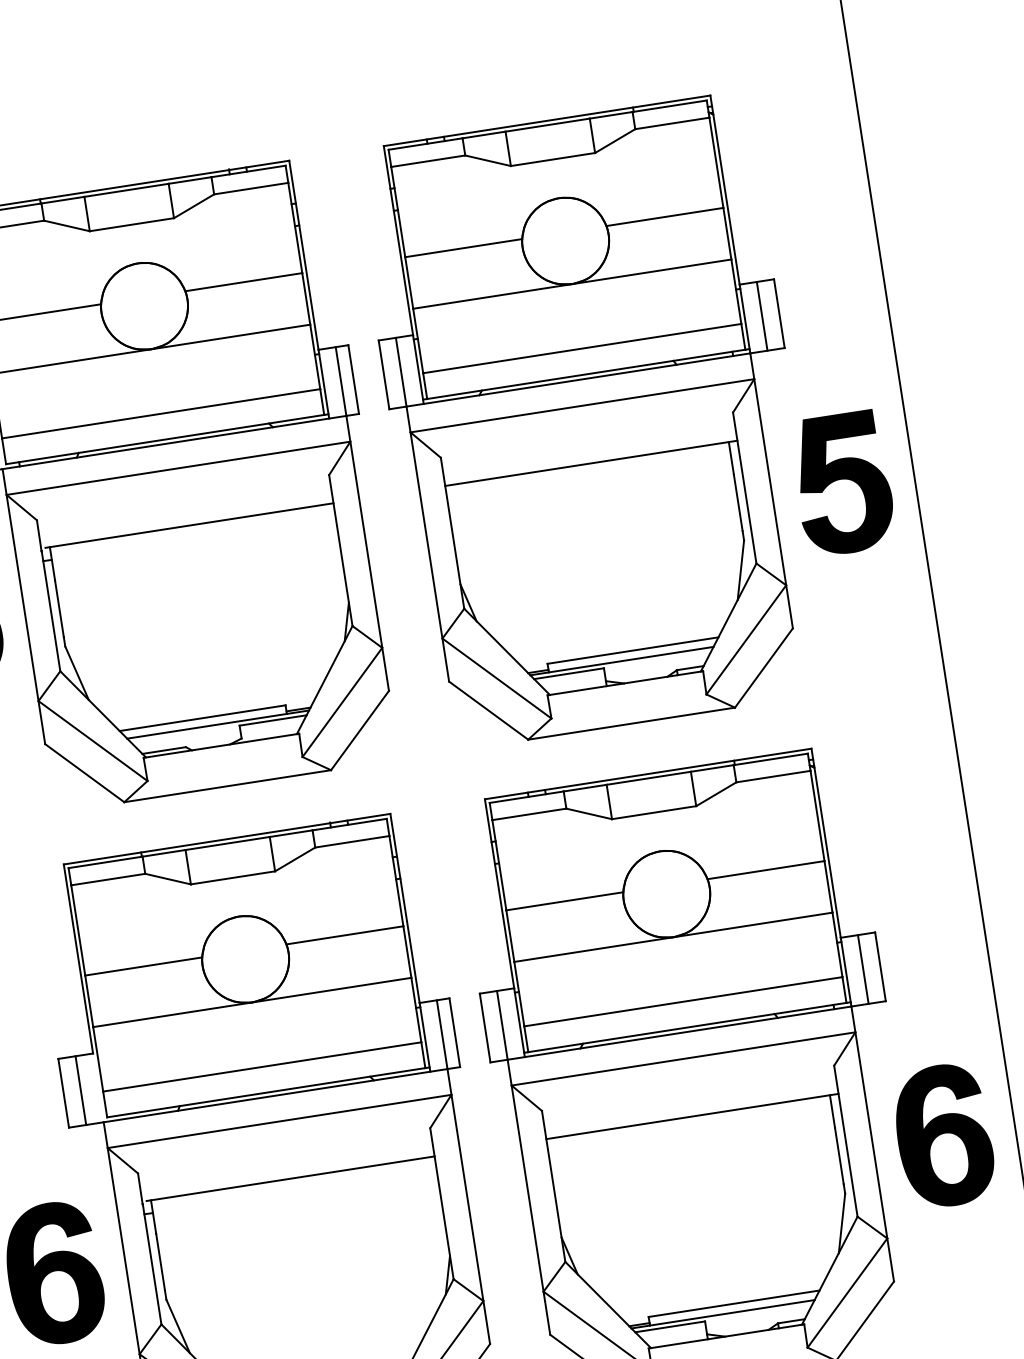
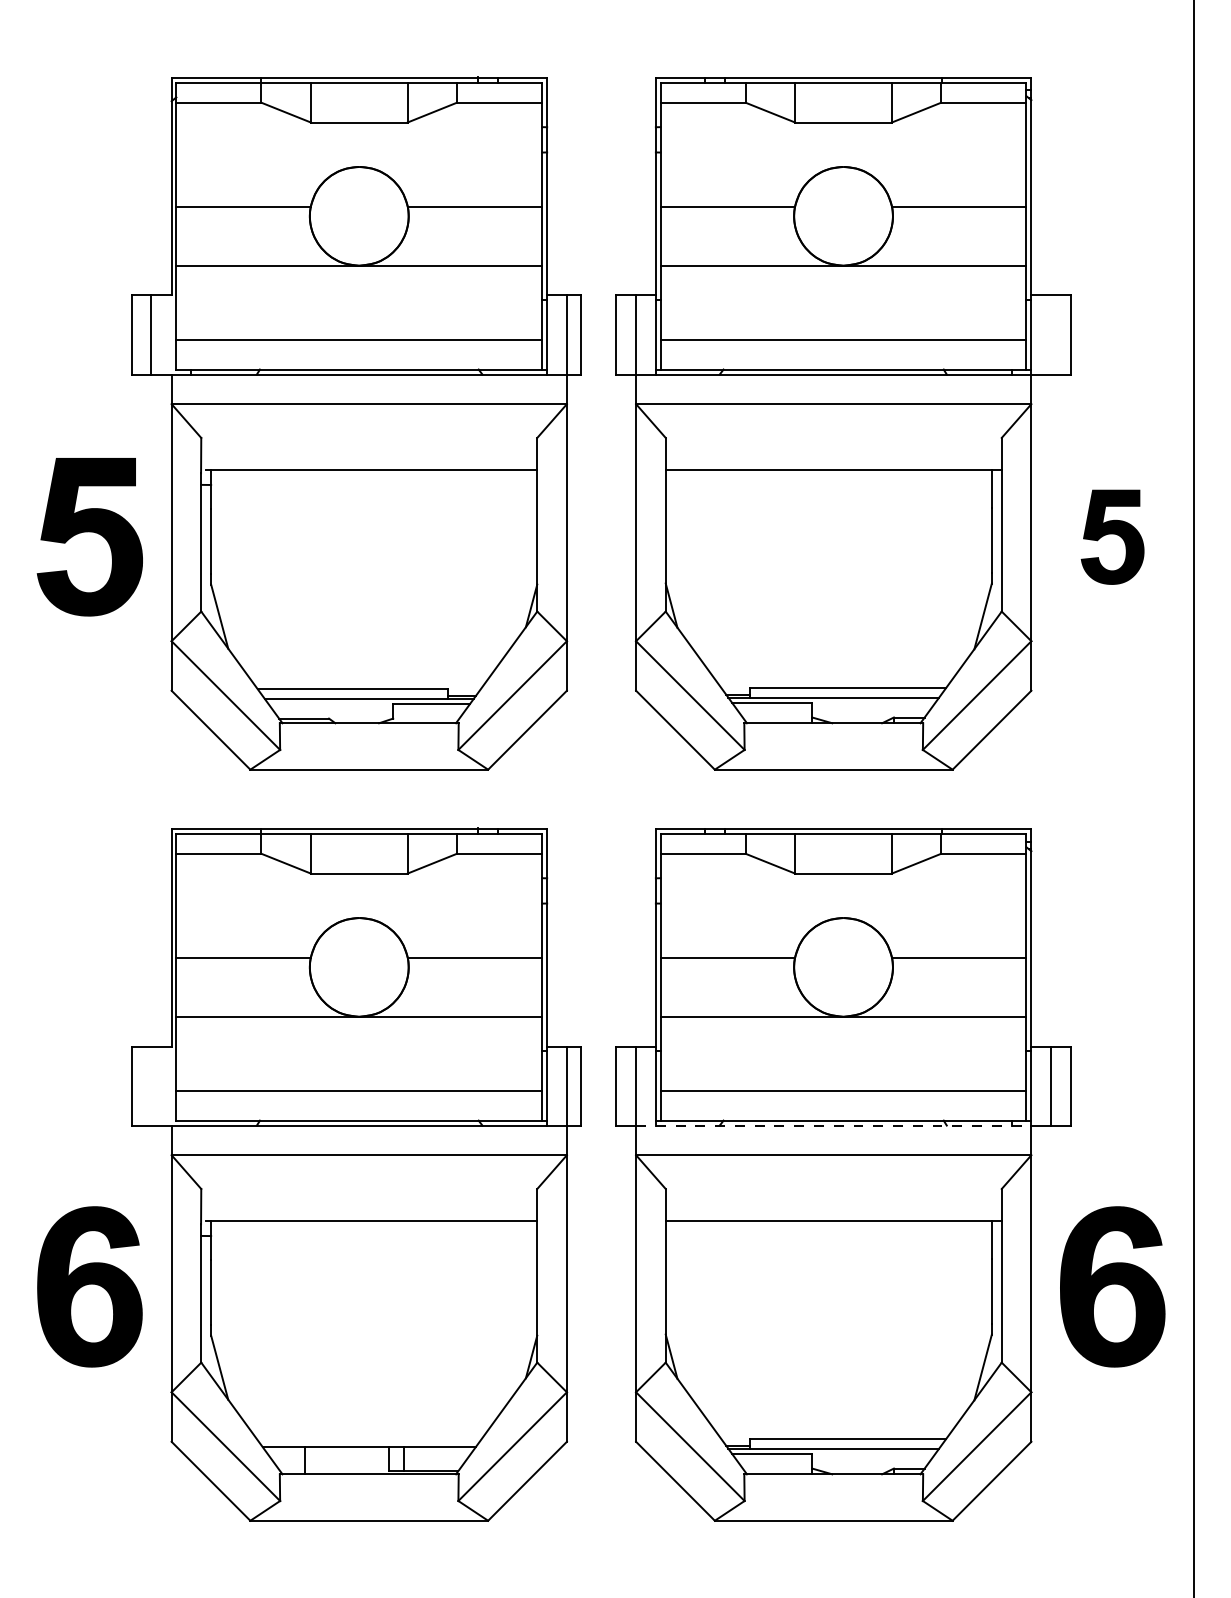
line: (762, 315) -> (1051, 334), removed
part: (842, 484) -> (1112, 537), size x0.6
line: (679, 1033) -> (833, 1125), solid -> dashed
line: (80, 1090) -> (151, 1085), removed

